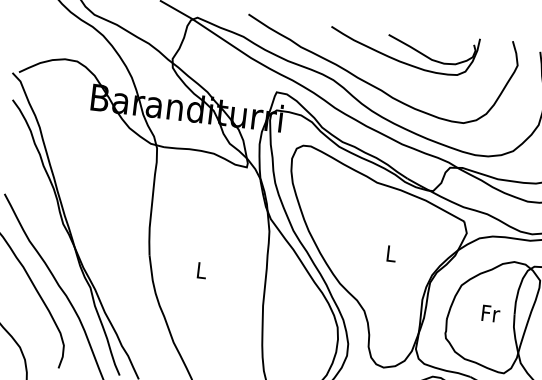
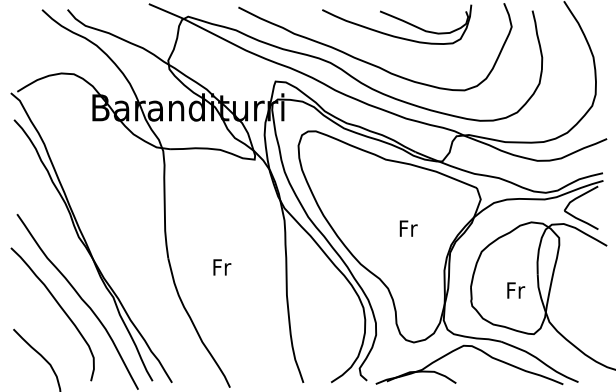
text: (391, 253) -> (408, 228), L -> Fr
text: (202, 270) -> (222, 267), L -> Fr
text: (491, 313) -> (516, 290), moved

